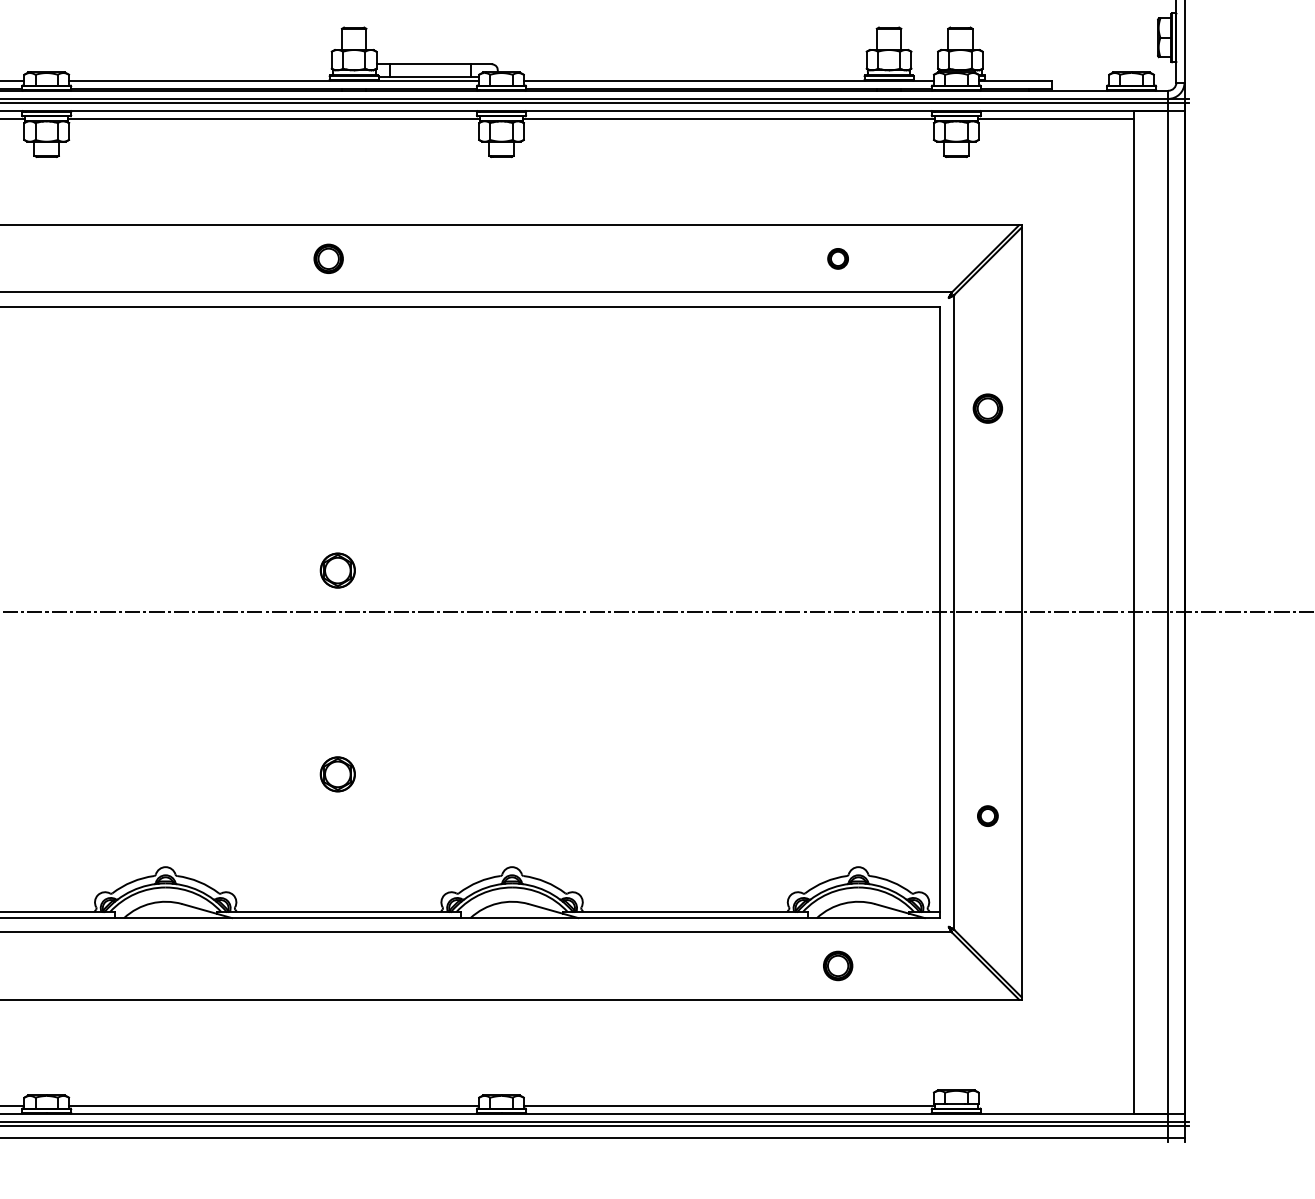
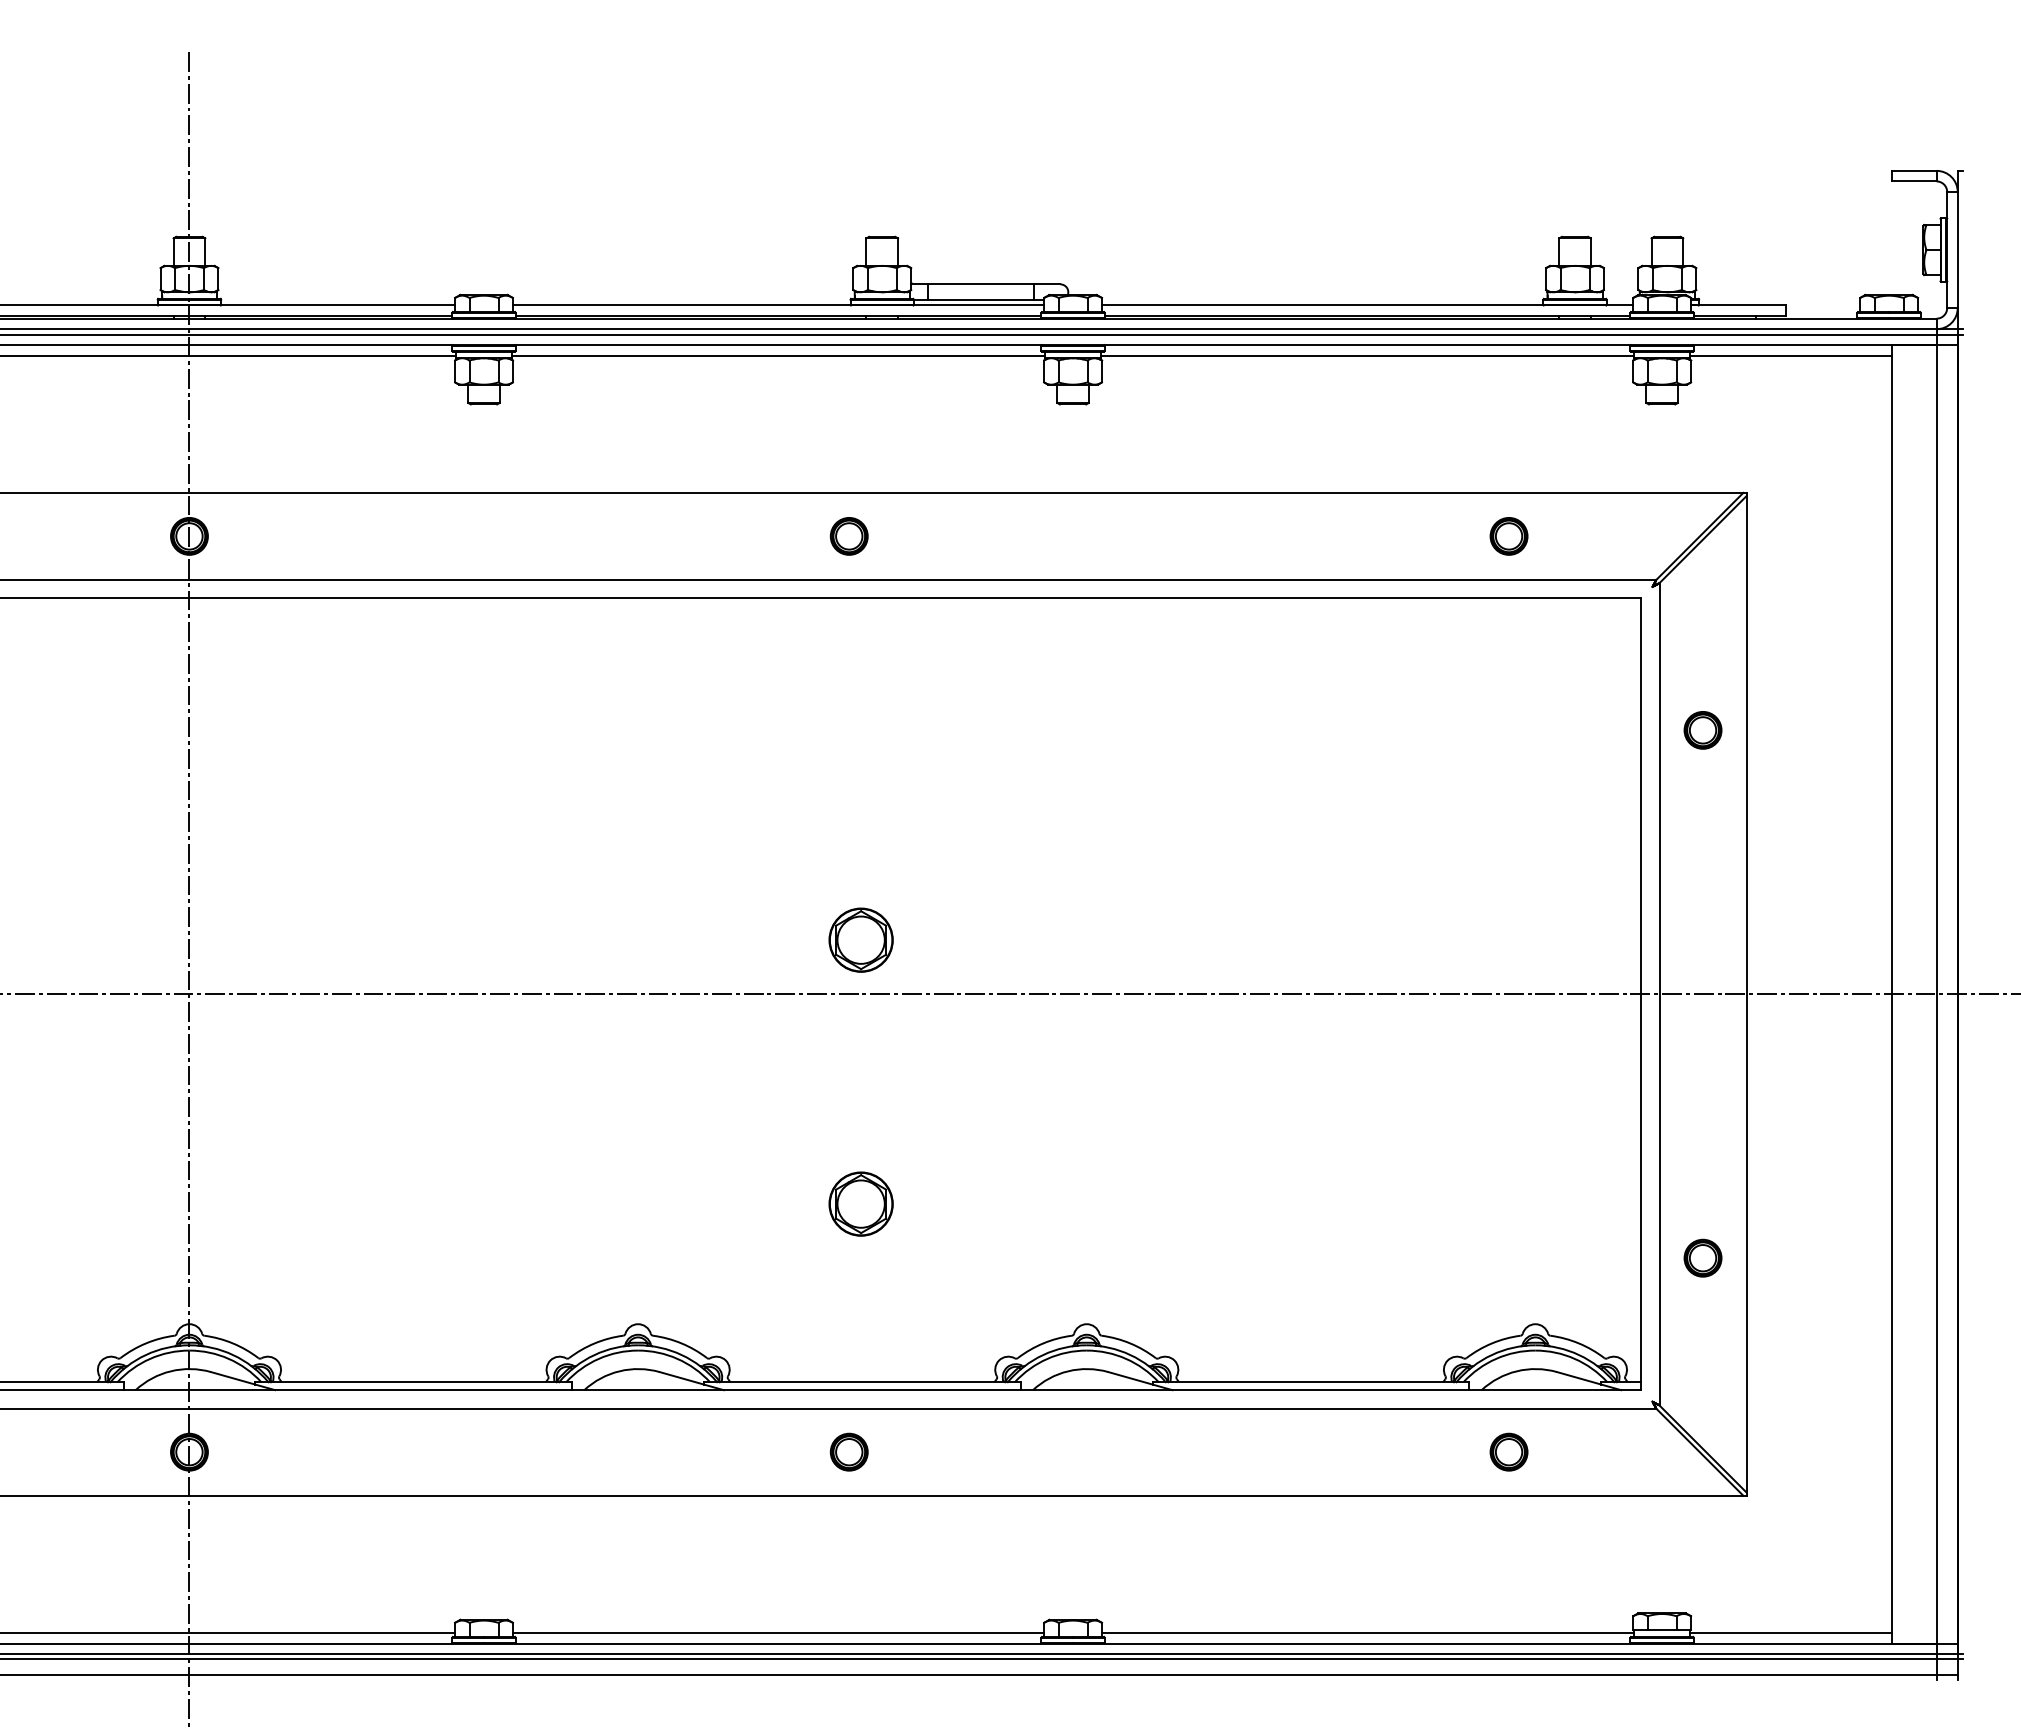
part: (837, 258) -> (1508, 536), size x1.43
part: (337, 570) -> (860, 939), size x1.43
part: (337, 773) -> (860, 1203), size x1.43
part: (987, 815) -> (1702, 1257), size x1.43
part: (328, 965) -> (848, 1451), added
line: (1055, 1105) -> (1790, 1632), added

